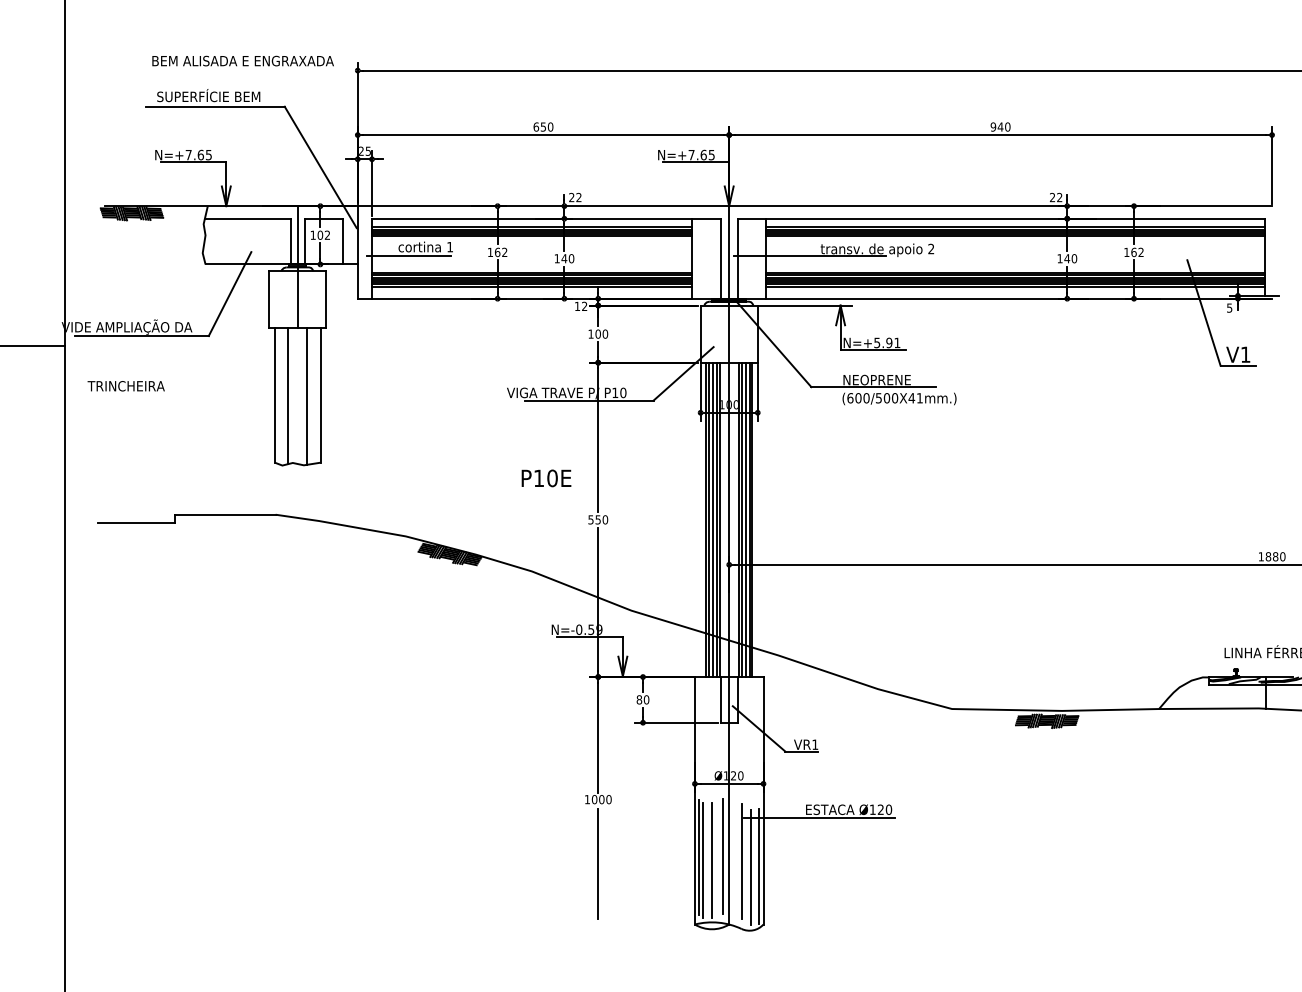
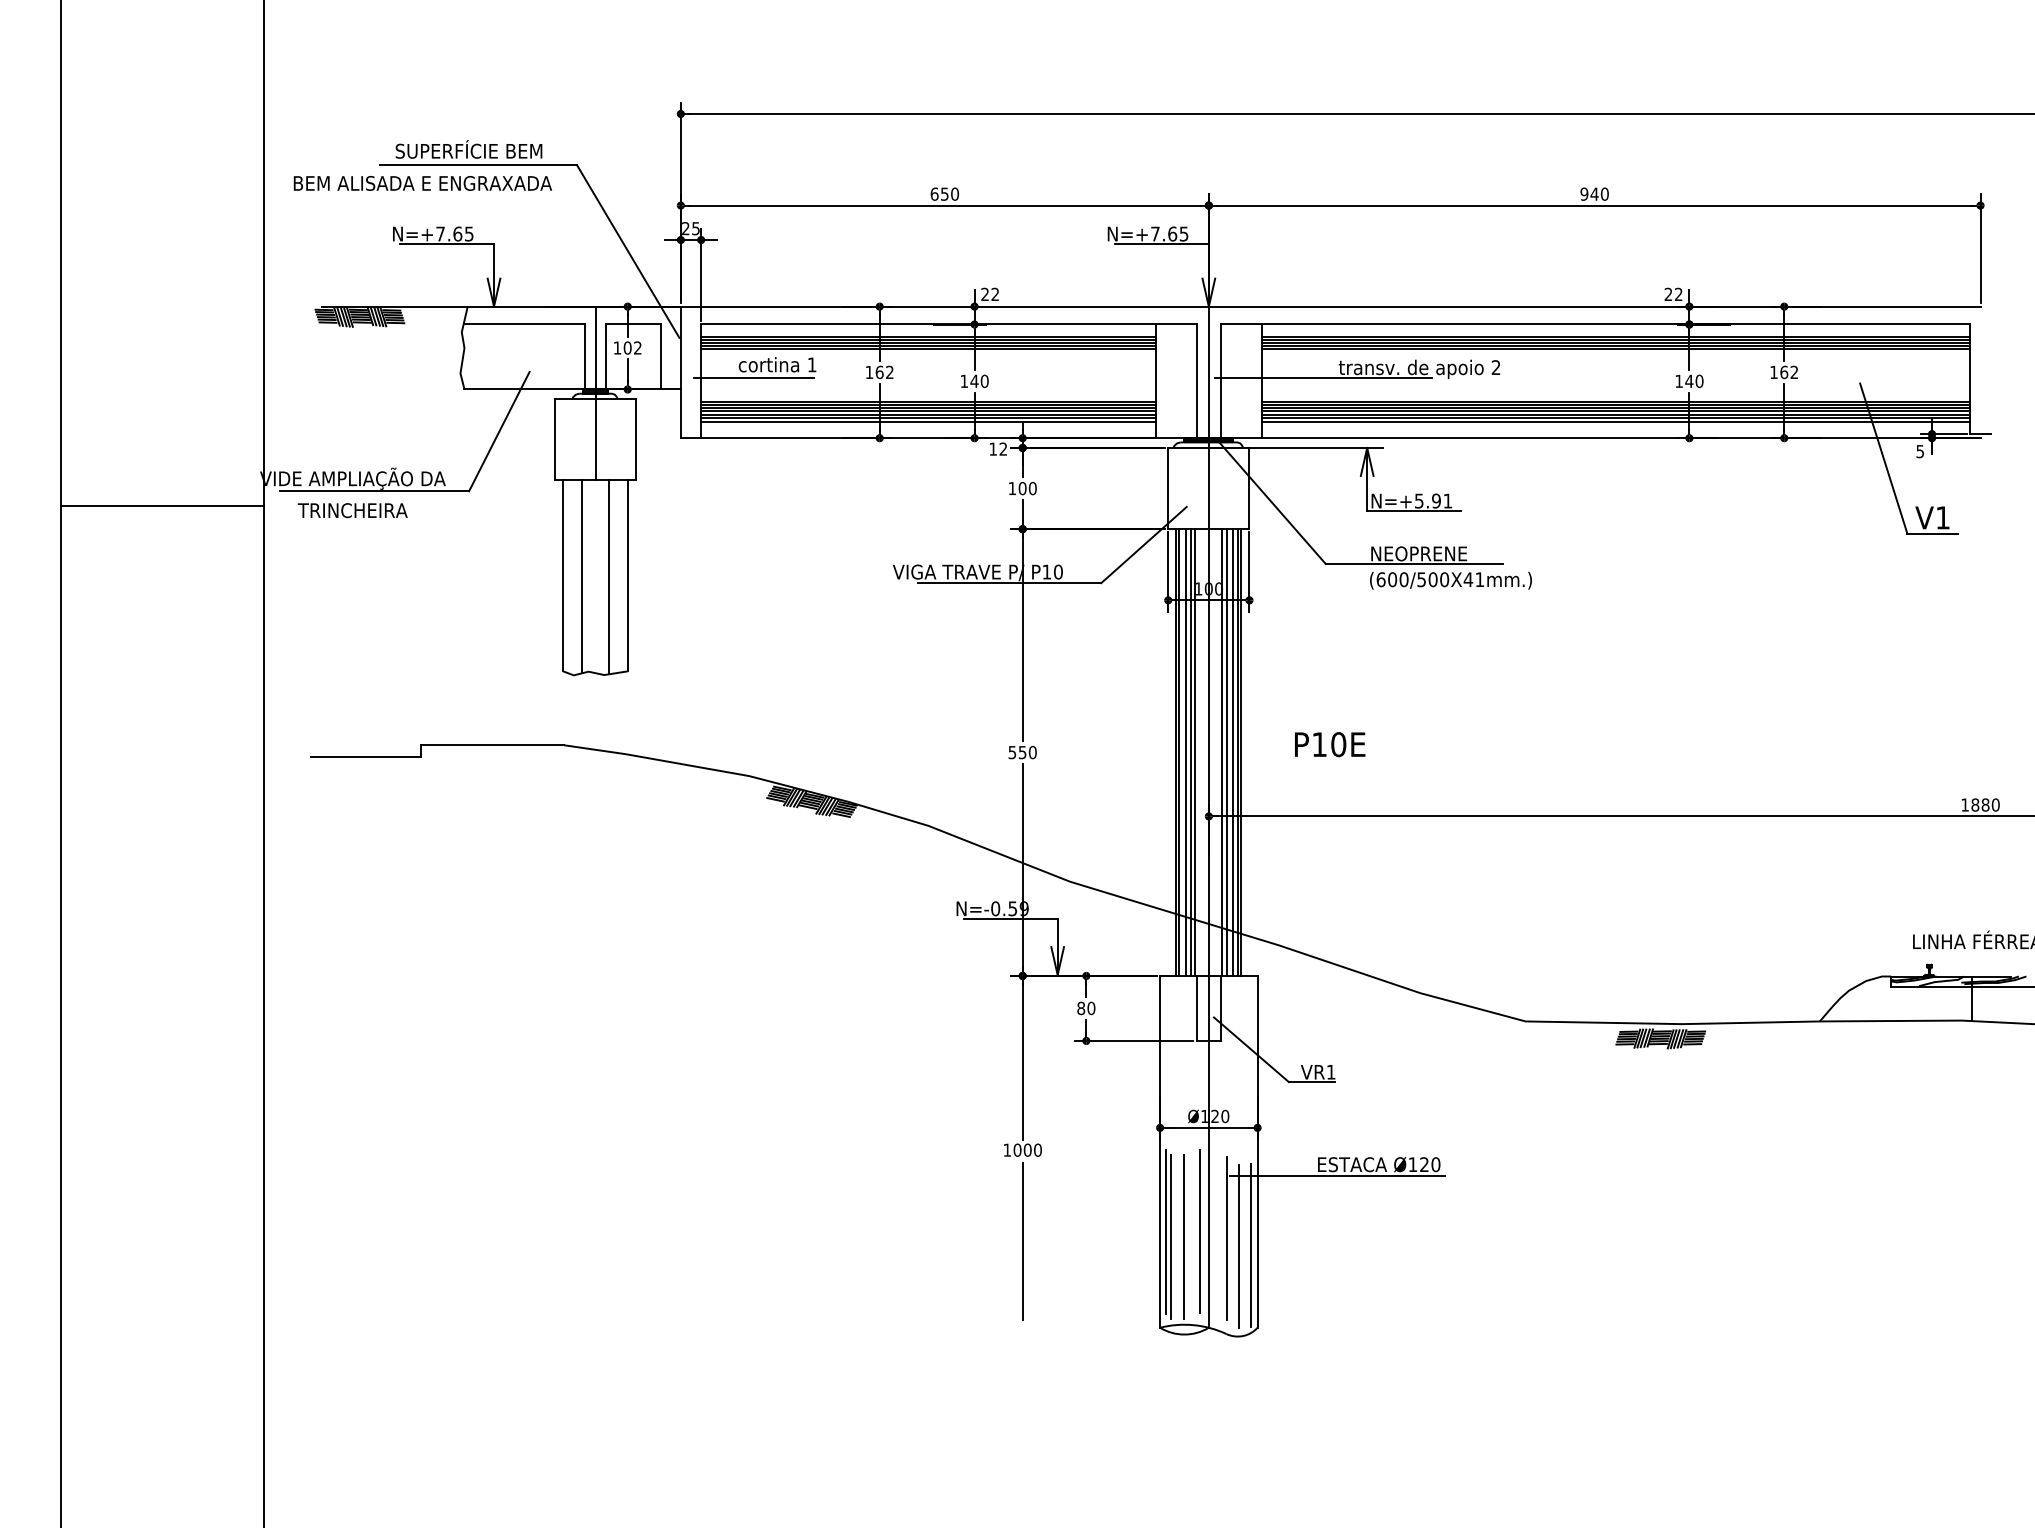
text: (242, 61) -> (422, 183), moved
text: (126, 386) -> (352, 510), moved
text: (546, 478) -> (1330, 744), moved

